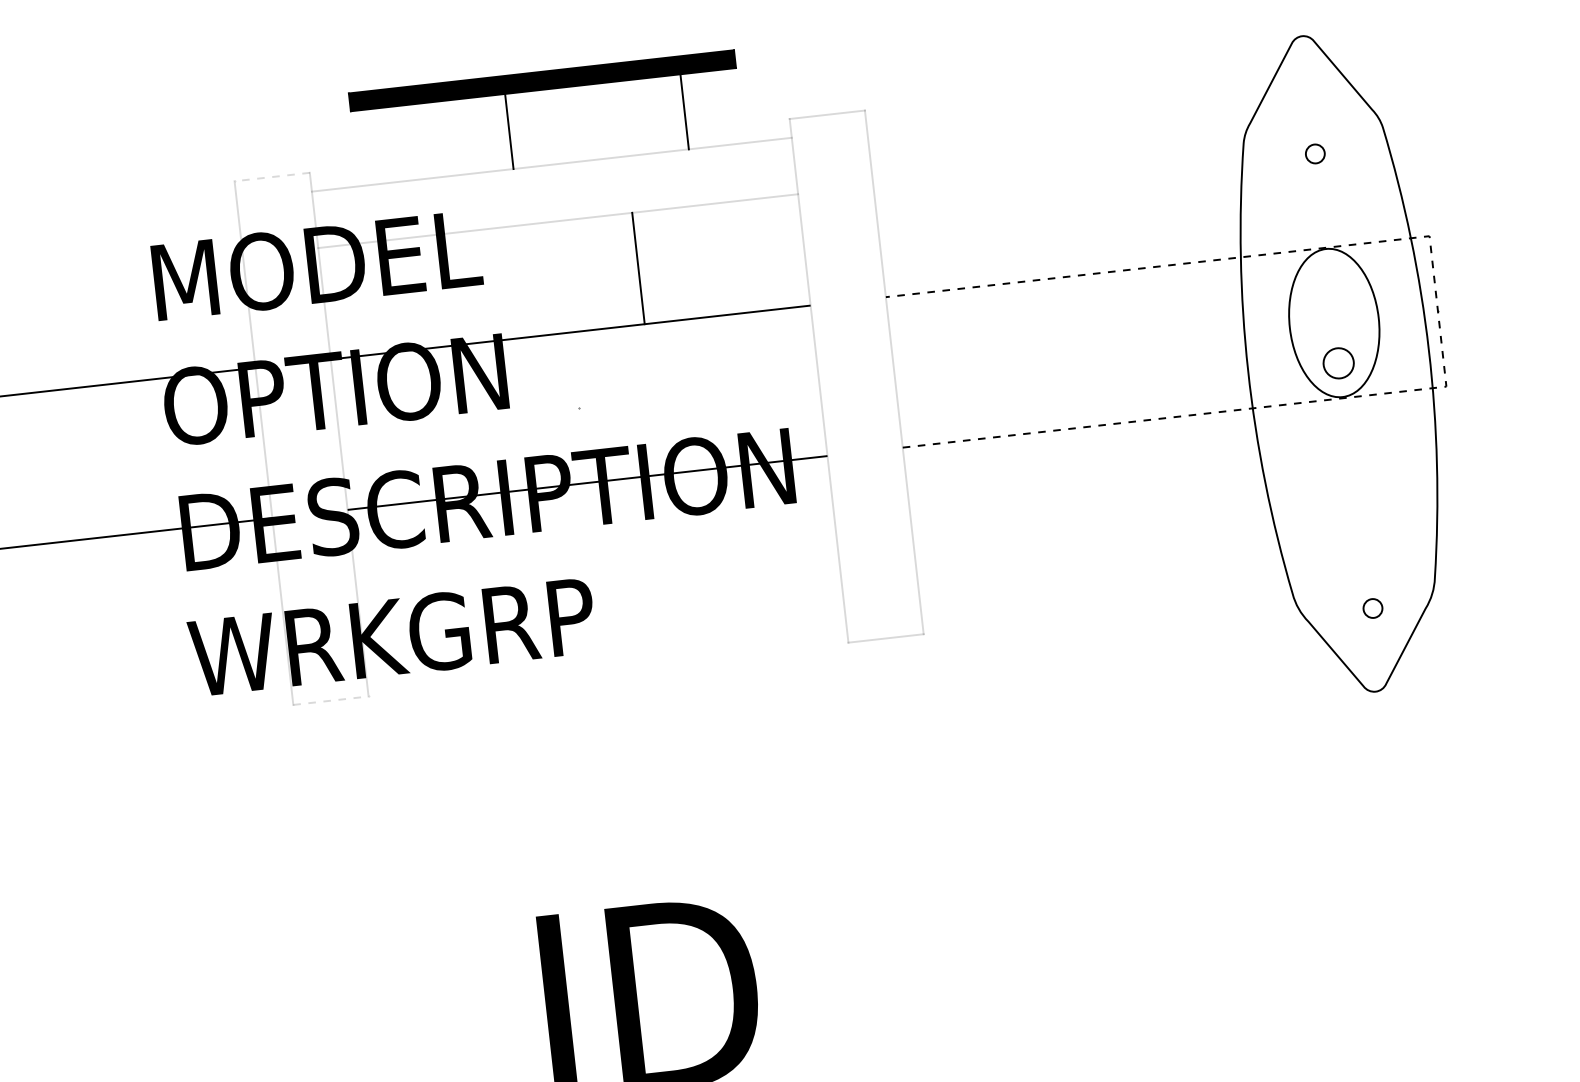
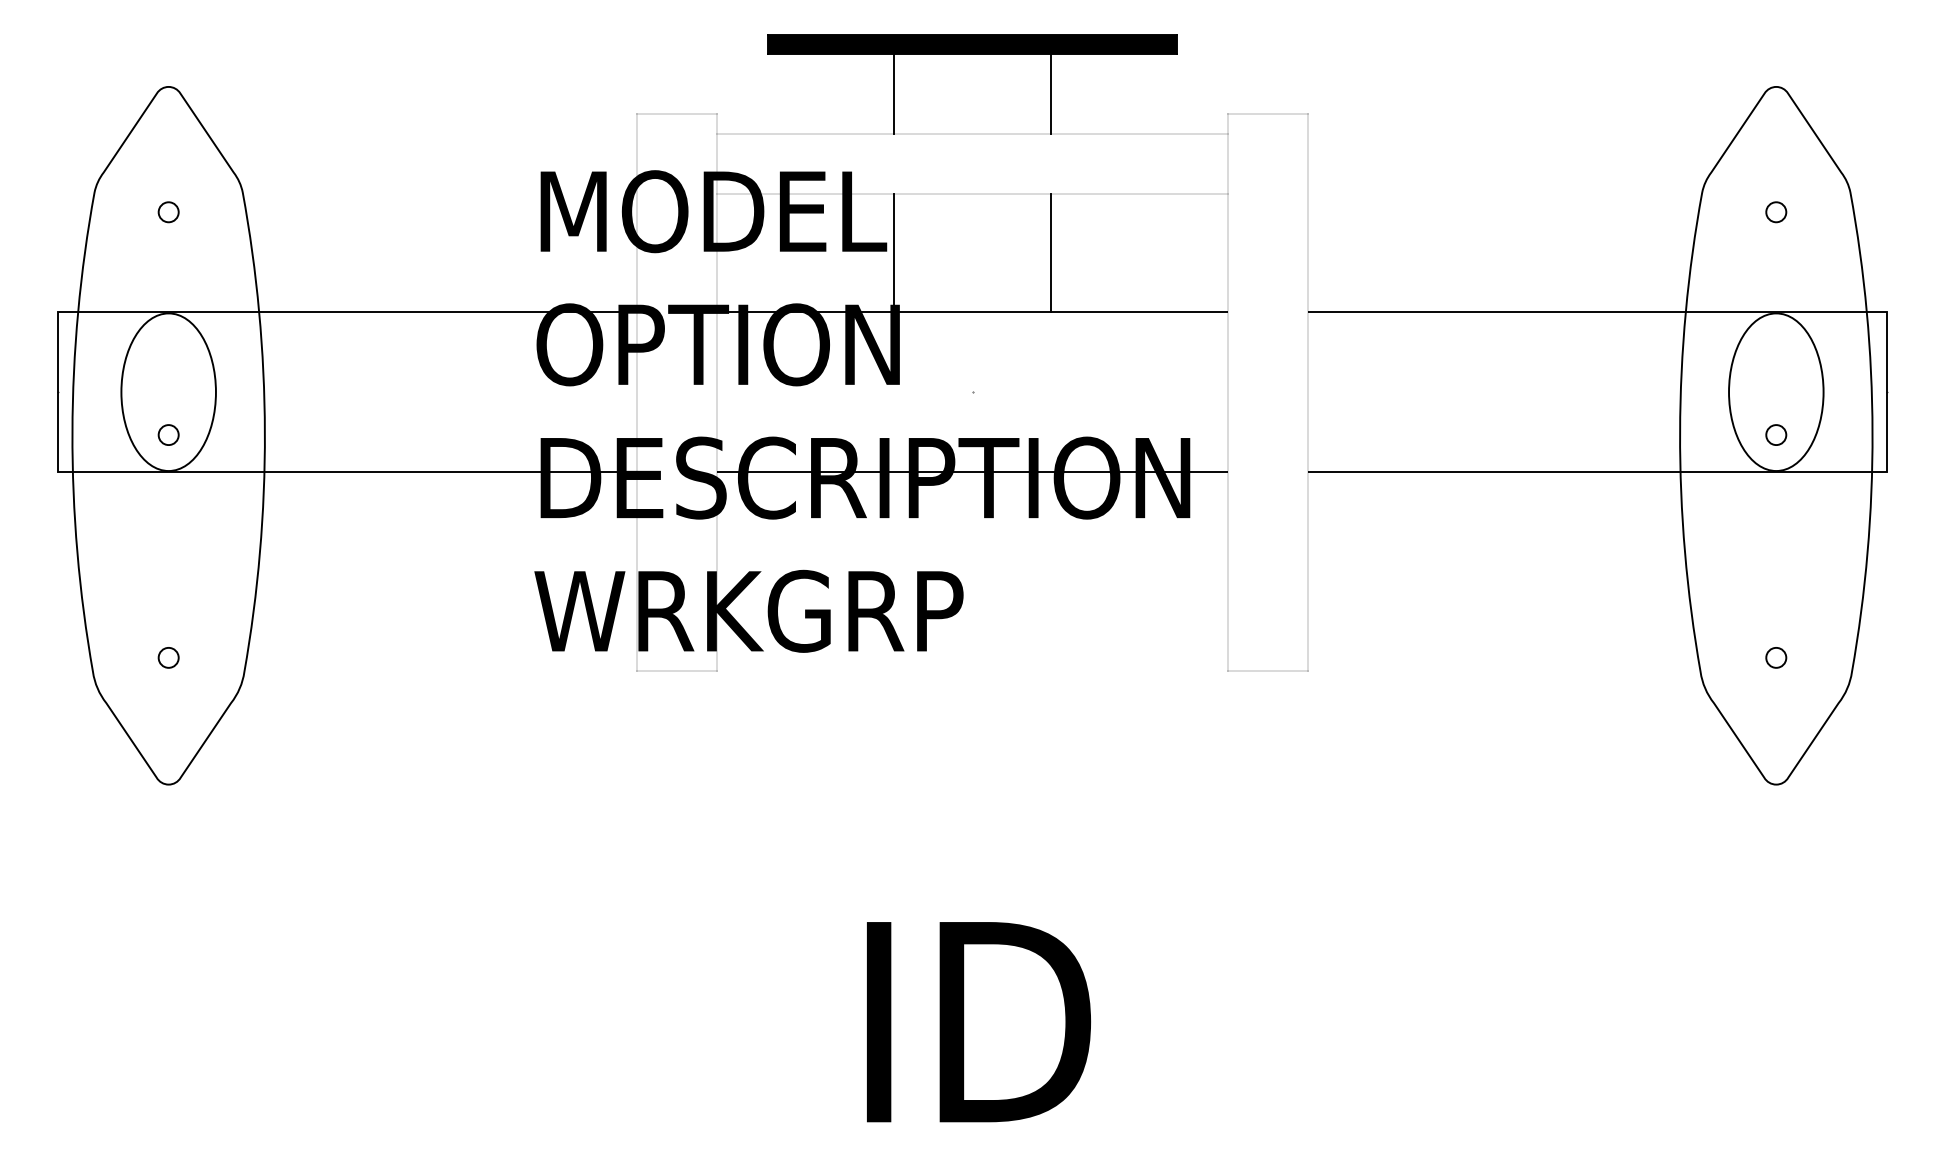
line: (684, 111) -> (1051, 93), moved
line: (509, 131) -> (893, 93), moved
line: (271, 177) -> (676, 113), dashed -> solid
line: (490, 284) -> (893, 252), added
line: (1437, 310) -> (1886, 391), dashed -> solid
part: (1338, 362) -> (1776, 434), size x0.62
part: (1373, 608) -> (1776, 657), moved
line: (331, 700) -> (677, 670), dashed -> solid

